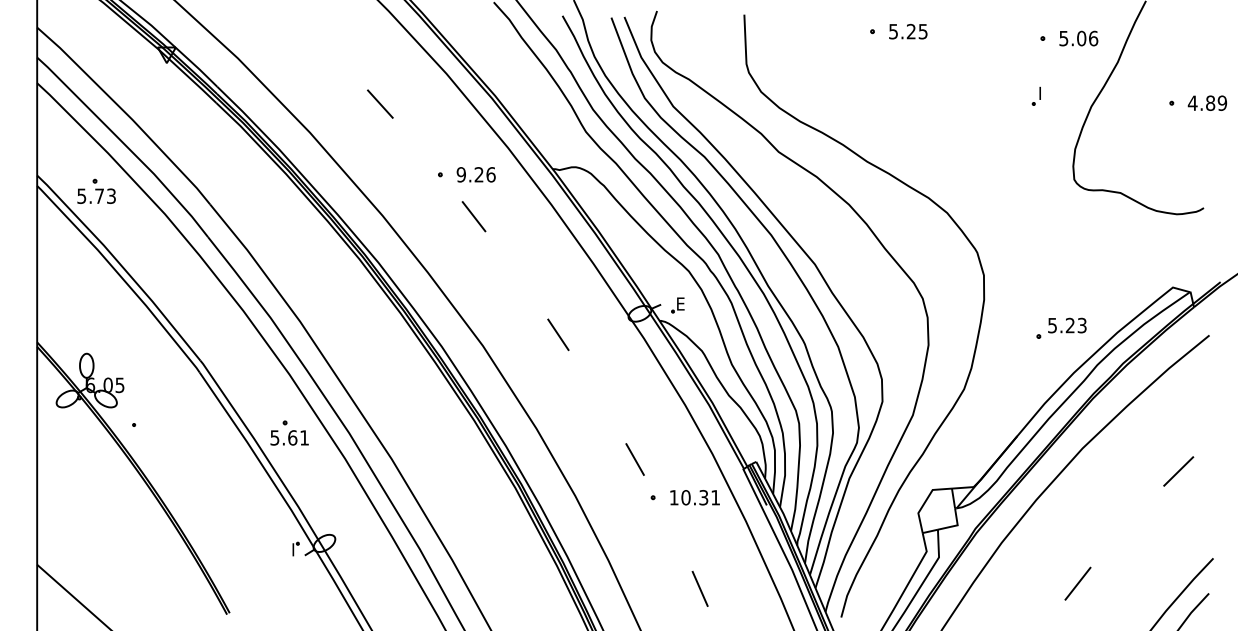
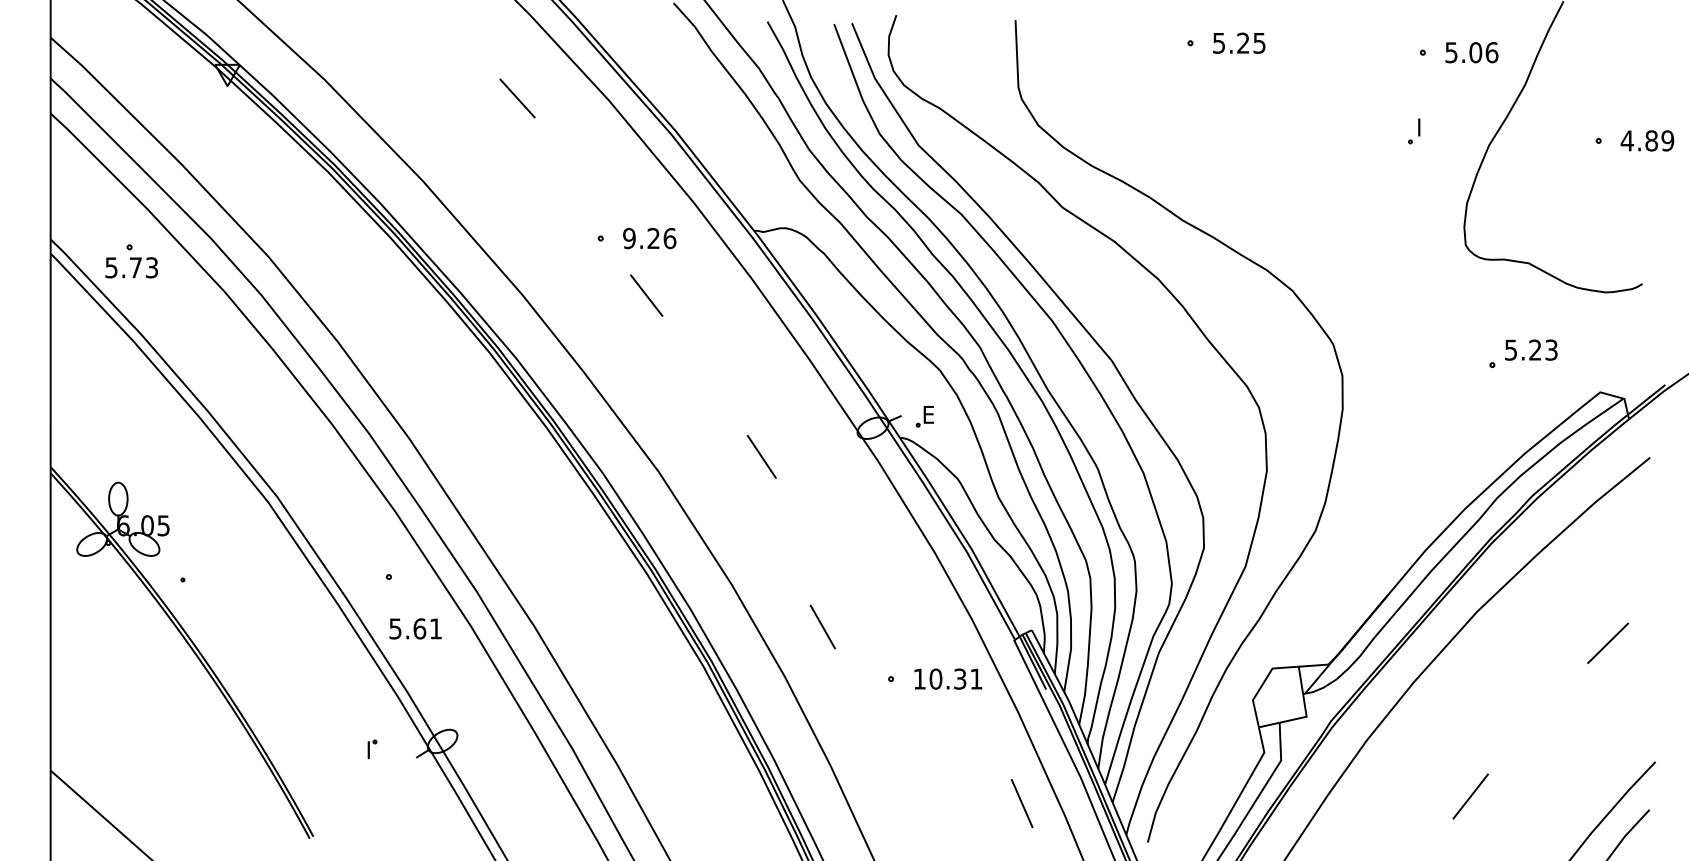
line: (380, 103) -> (517, 97), moved
part: (1061, 327) -> (1523, 352), moved
text: (289, 437) -> (415, 628), moved
line: (634, 459) -> (821, 626), moved
part: (295, 548) -> (371, 748), moved
line: (699, 588) -> (1021, 802), moved

